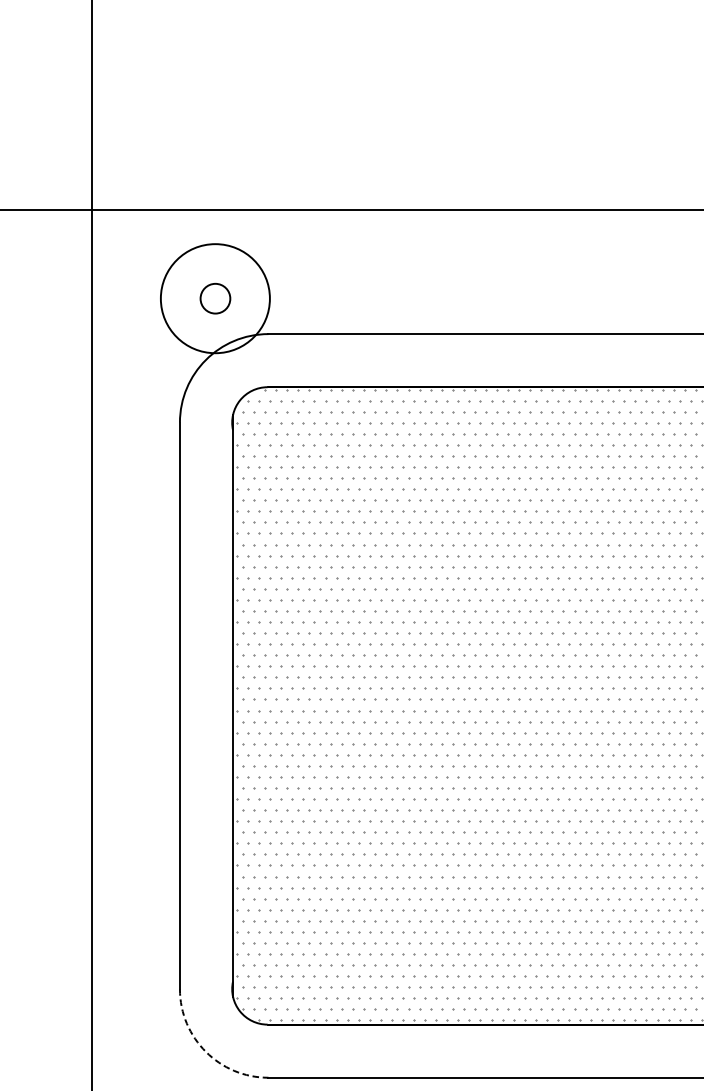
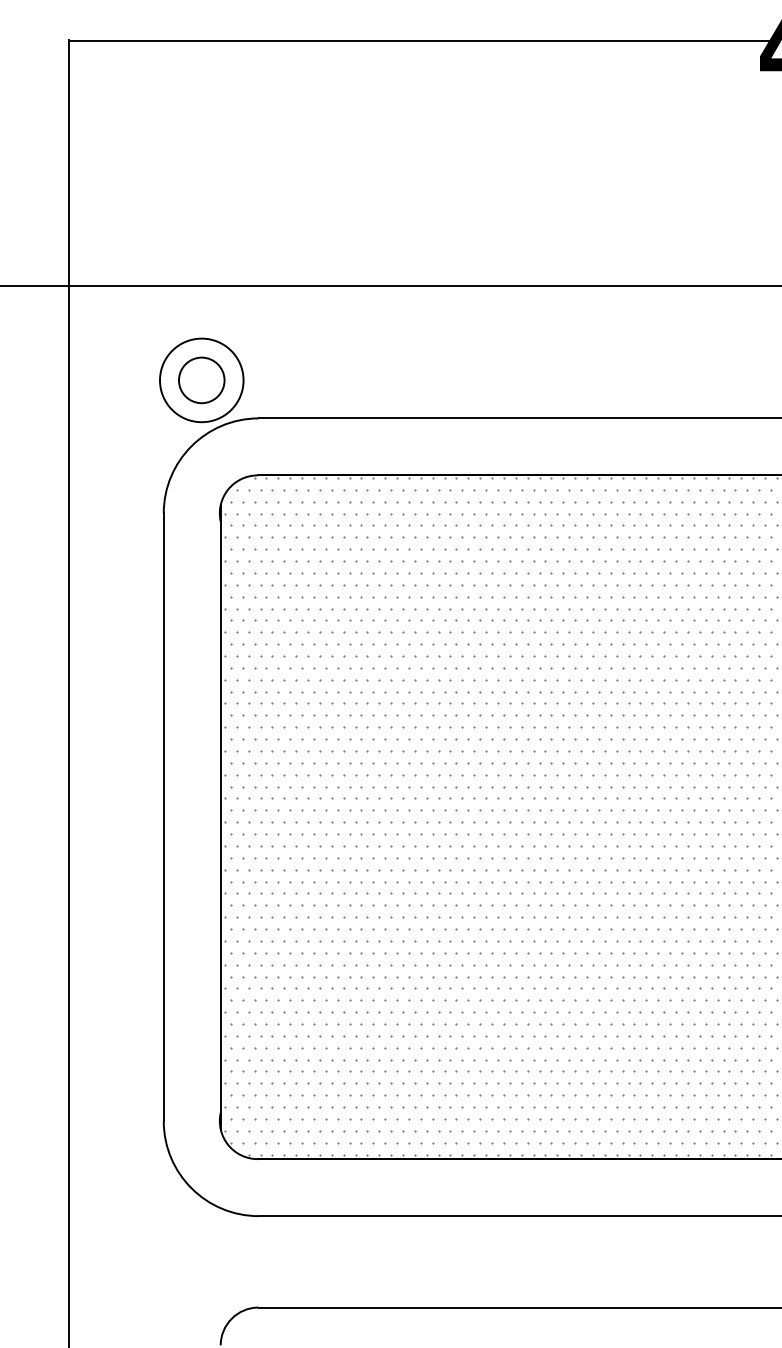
circle: (215, 298) -> (201, 380), size x0.71
circle: (215, 298) -> (201, 380), size x1.43
arc: (205, 1051) -> (191, 1188), dashed -> solid

